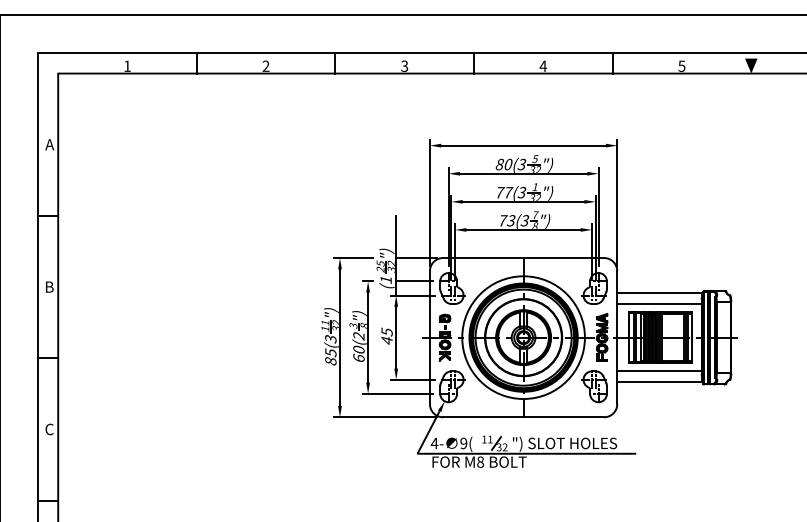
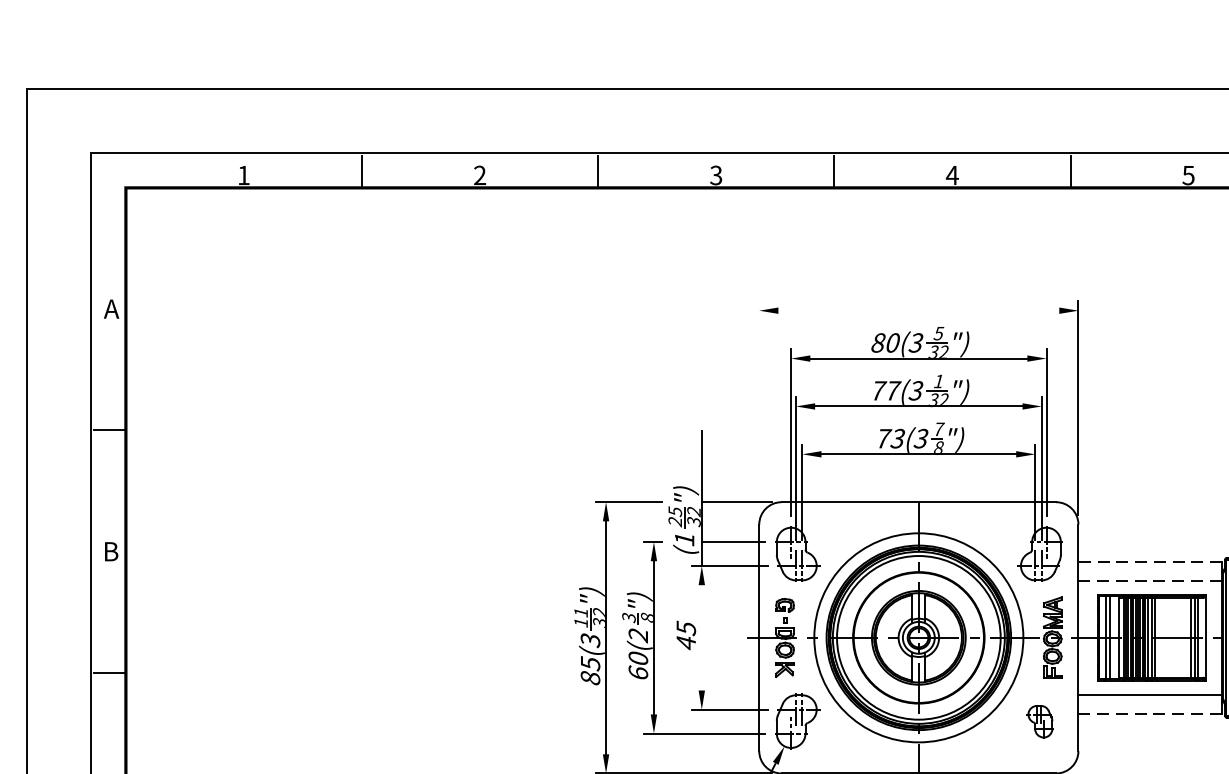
line: (523, 145) -> (918, 310), removed
line: (429, 202) -> (758, 407), removed
line: (658, 293) -> (1148, 562), solid -> dashed
line: (659, 304) -> (1150, 581), solid -> dashed
line: (396, 337) -> (702, 637), removed
line: (659, 382) -> (1150, 714), solid -> dashed
part: (594, 386) -> (1039, 721), size x0.6

